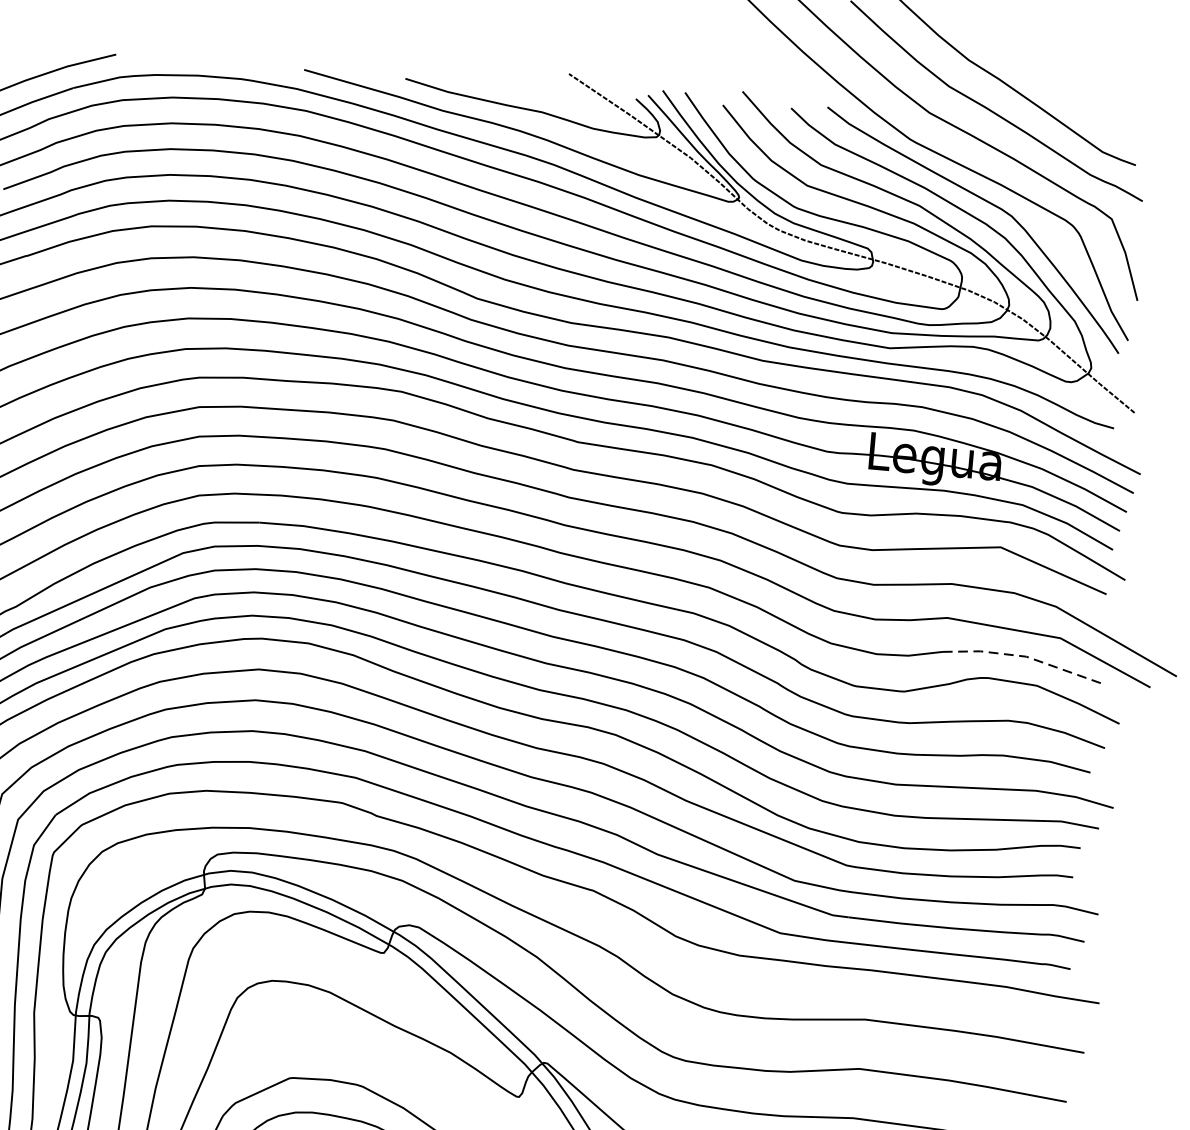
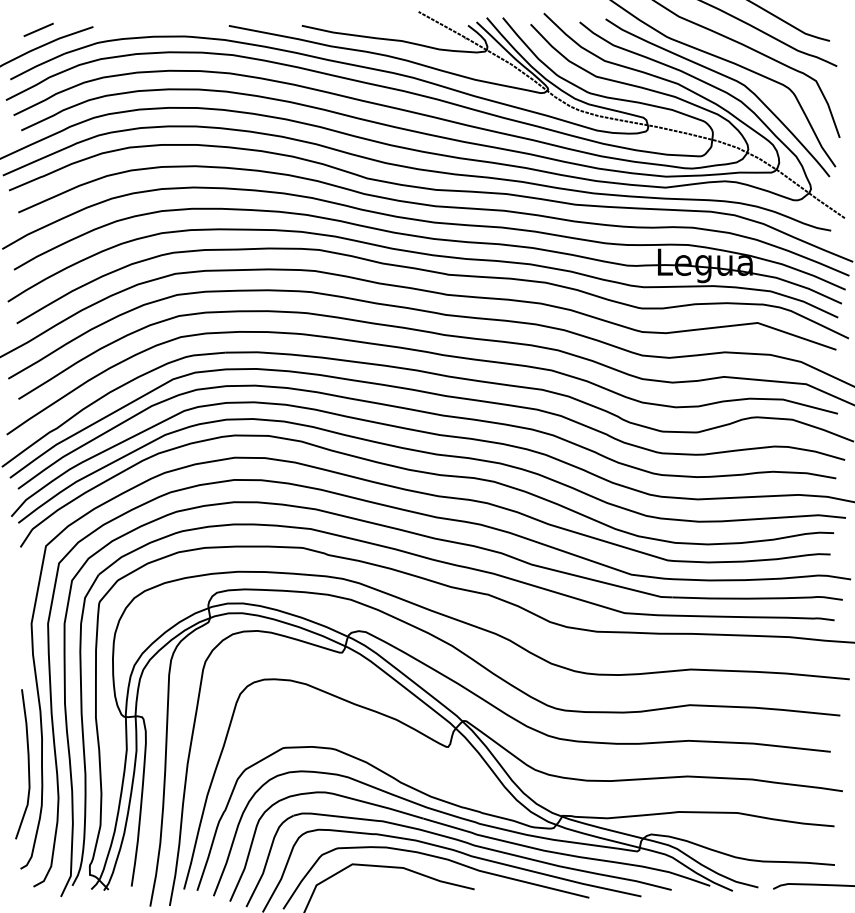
line: (39, 51) -> (38, 29), added
line: (1024, 656) -> (781, 399), dashed -> solid

